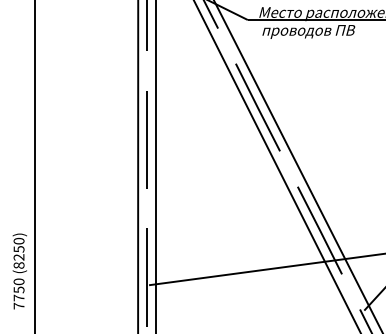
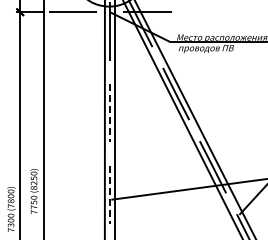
line: (147, 140) -> (110, 113), solid -> dashed
line: (147, 278) -> (110, 195), solid -> dashed

